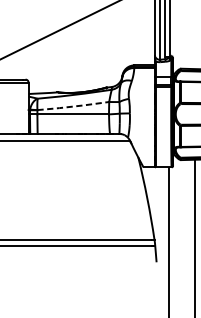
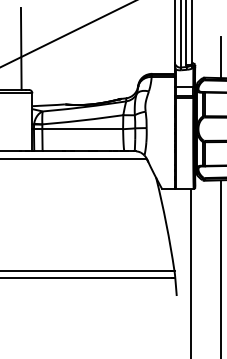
line: (18, 42) -> (20, 48), added
line: (195, 50) -> (220, 57), added
line: (73, 106) -> (83, 120), dashed -> solid

